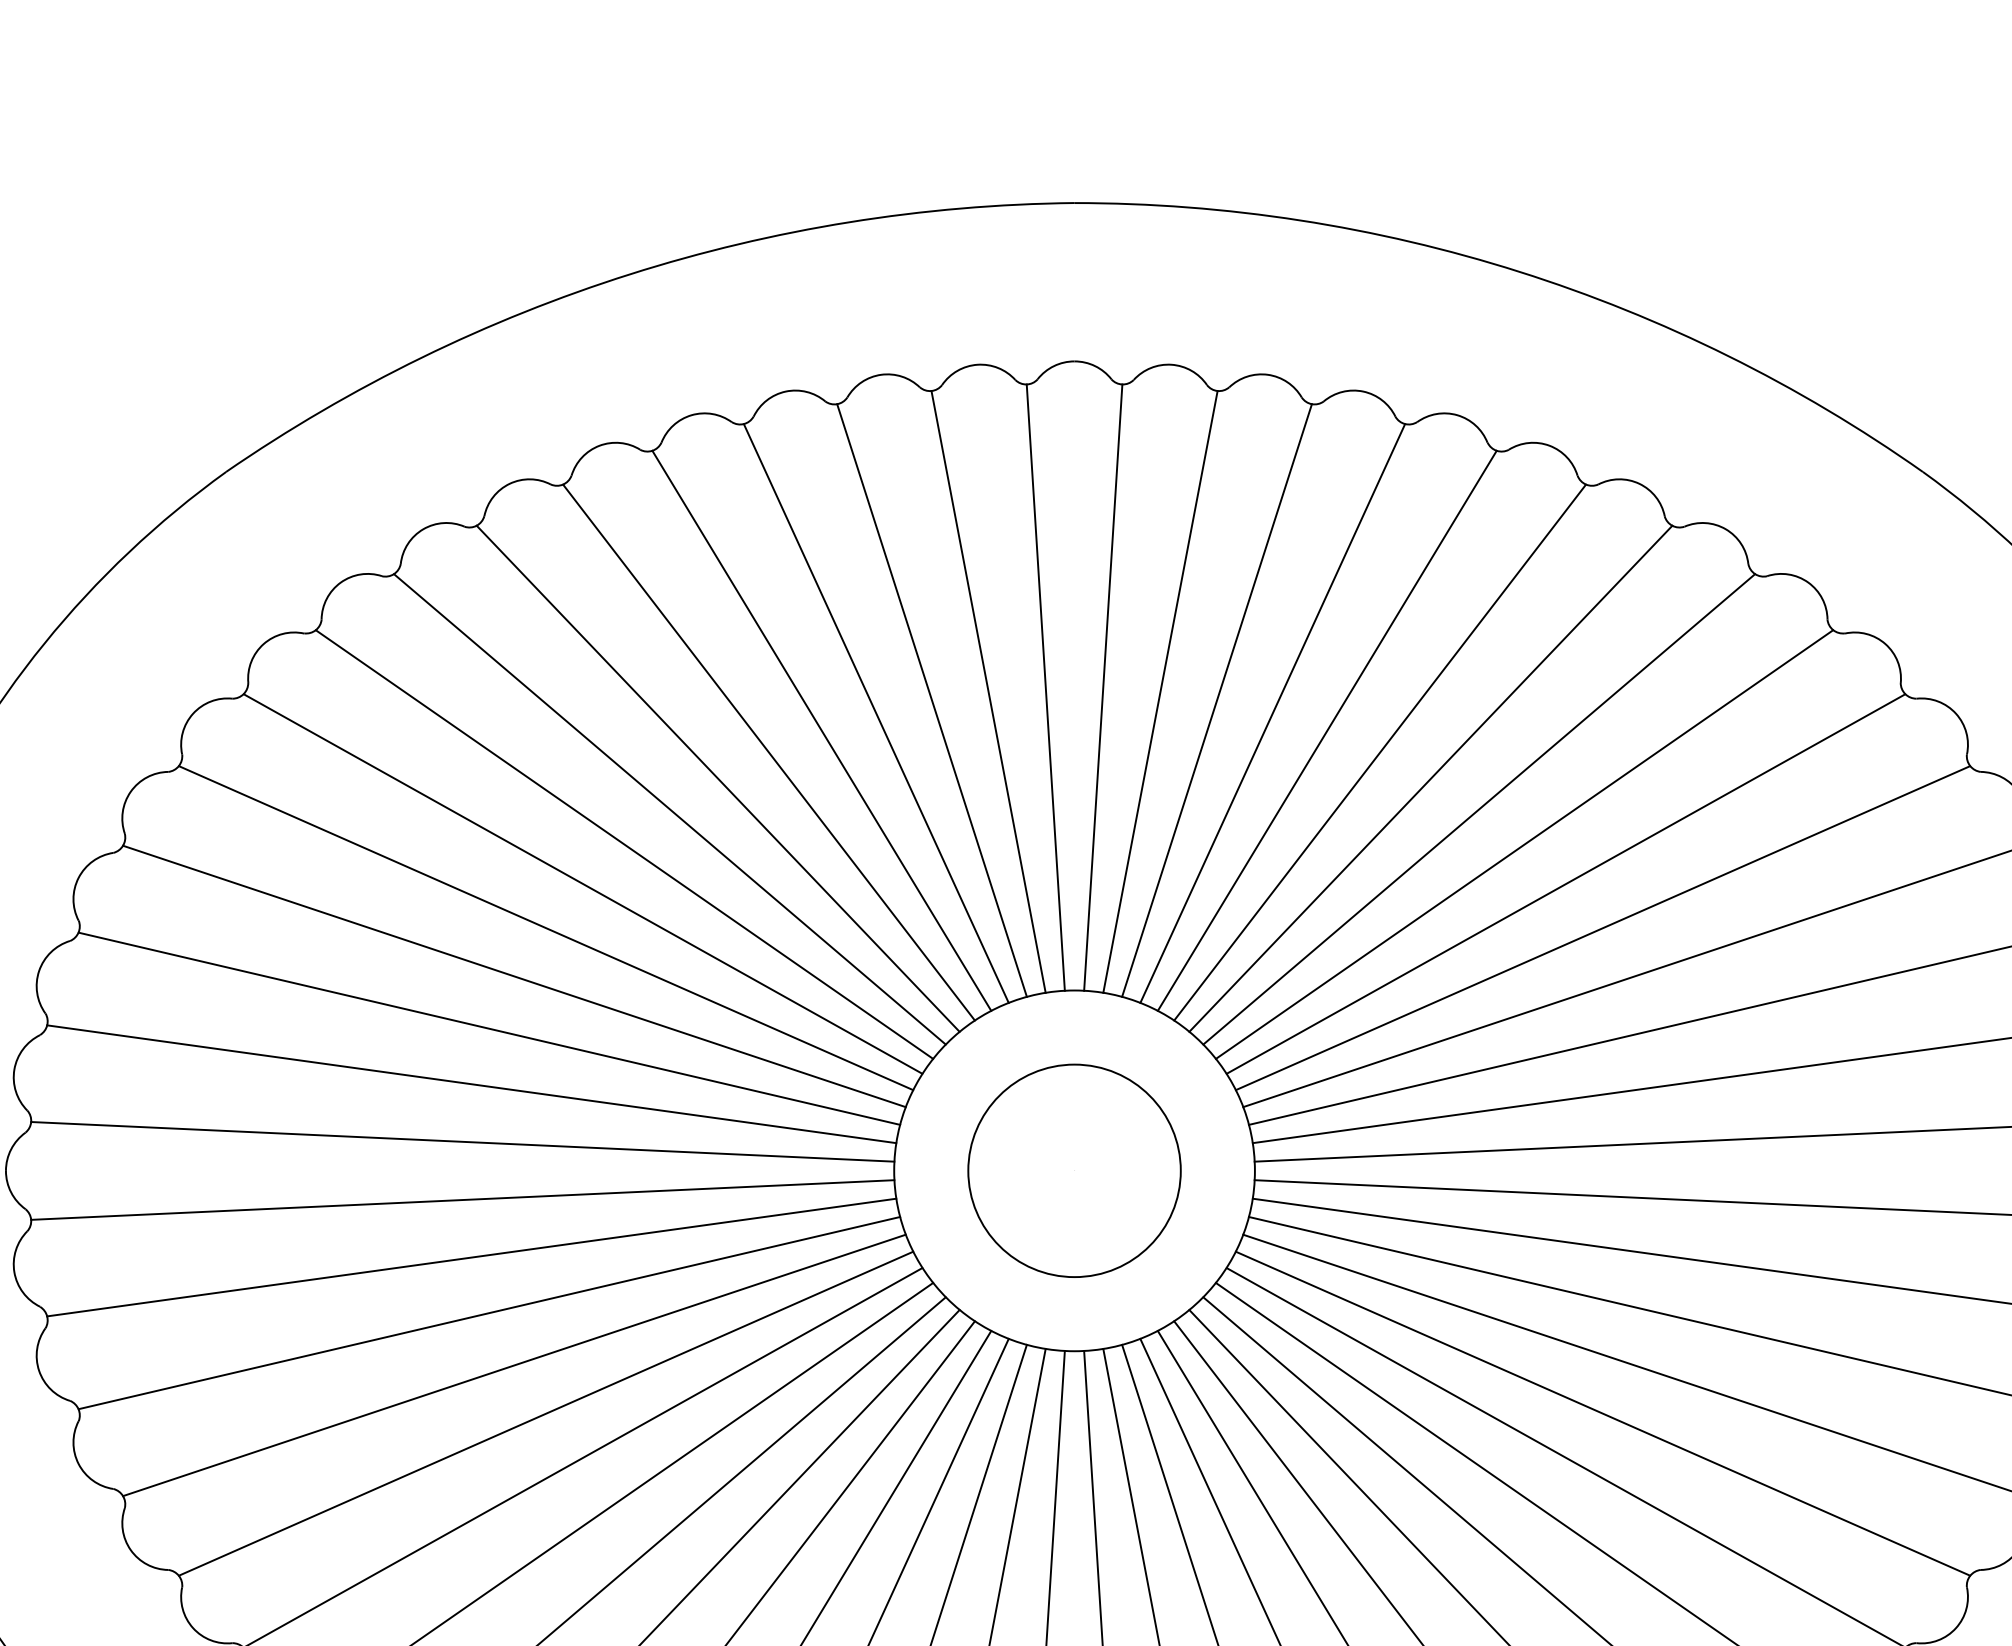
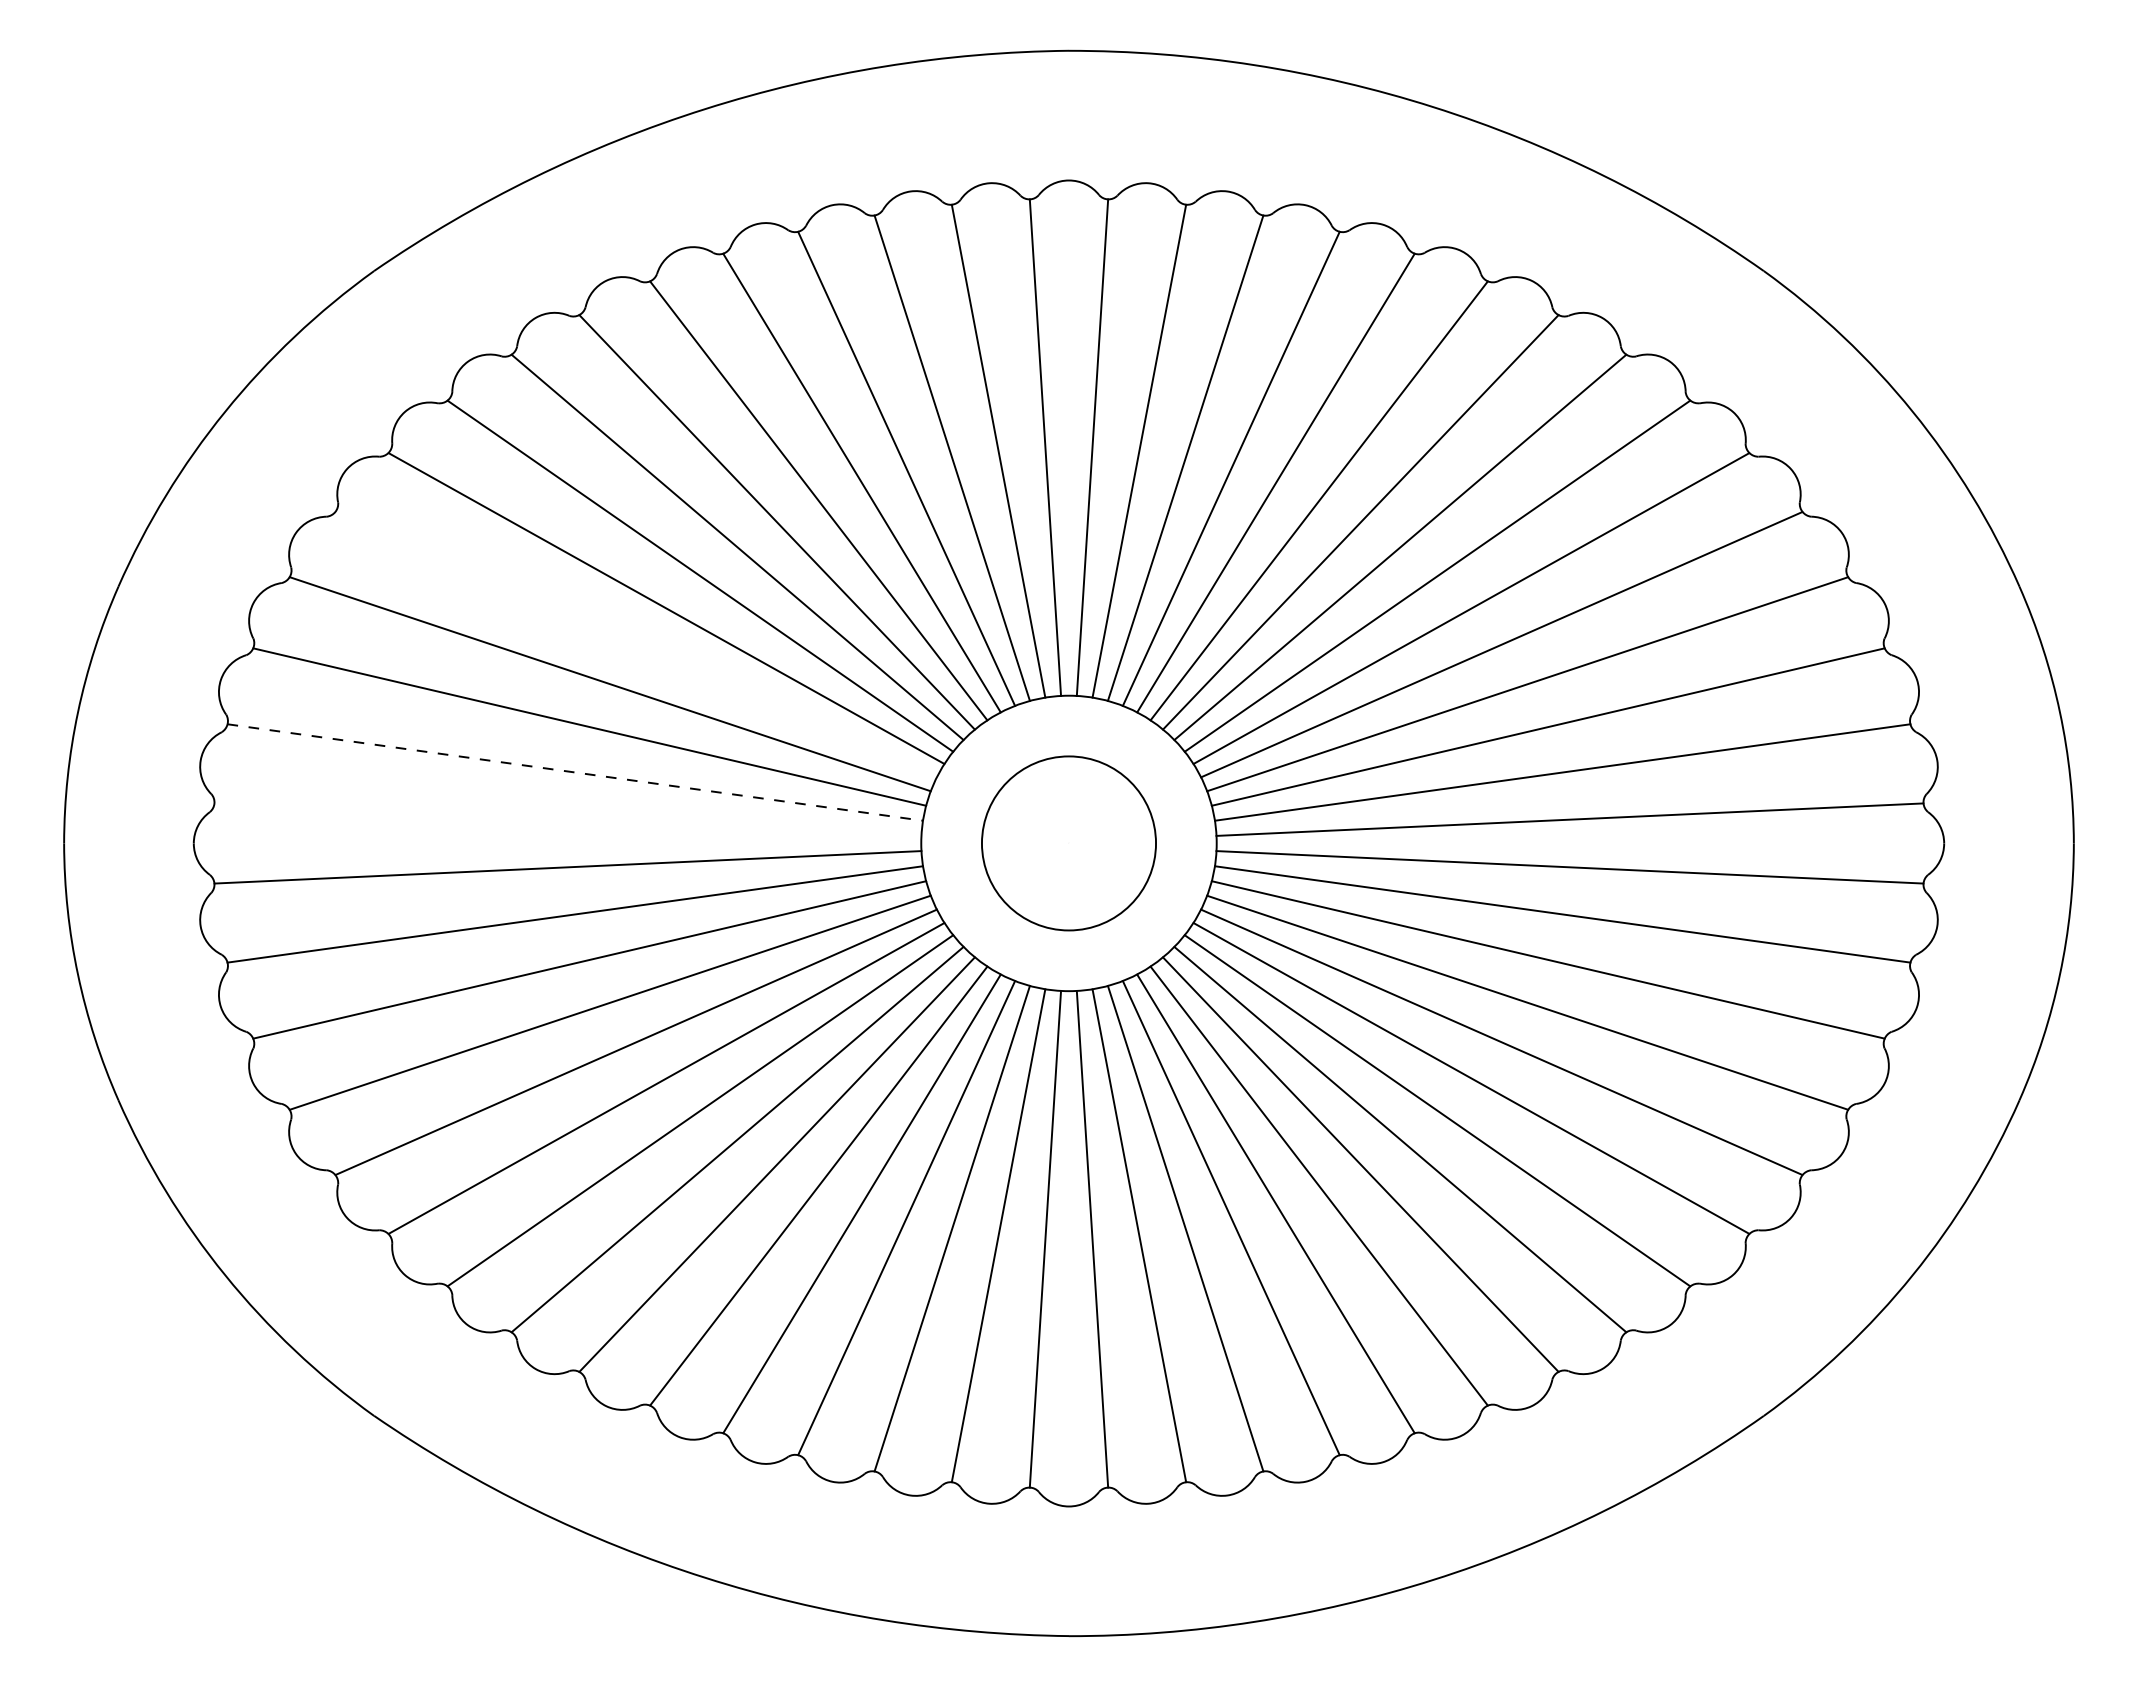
line: (545, 927) -> (635, 644), removed
line: (472, 1084) -> (575, 772), solid -> dashed
line: (462, 1141) -> (567, 819), removed

